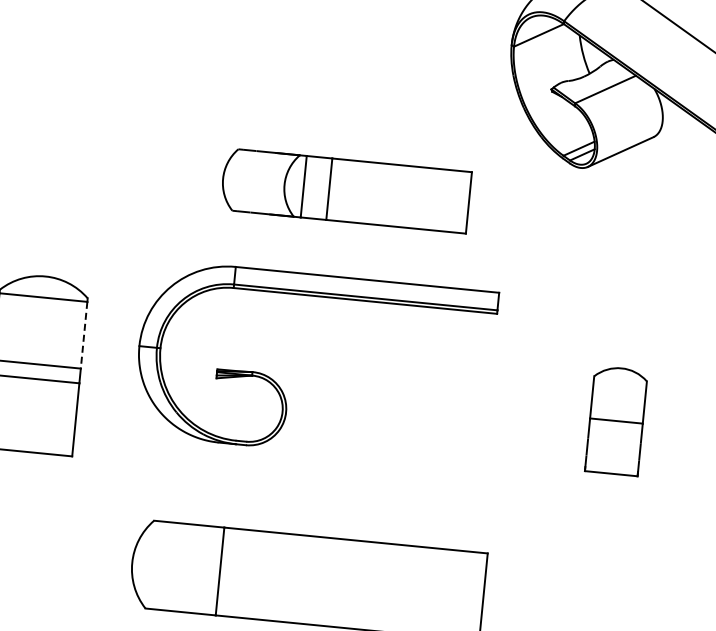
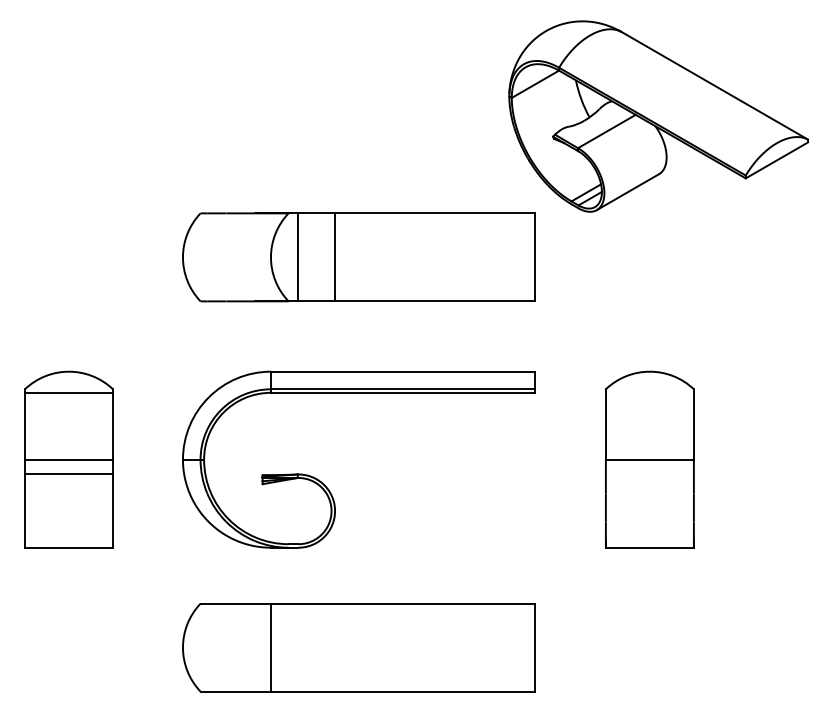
part: (345, 190) -> (358, 257), size x1.43
line: (83, 335) -> (112, 426), dashed -> solid
part: (280, 385) -> (326, 485), moved
part: (616, 420) -> (649, 459), size x1.67

